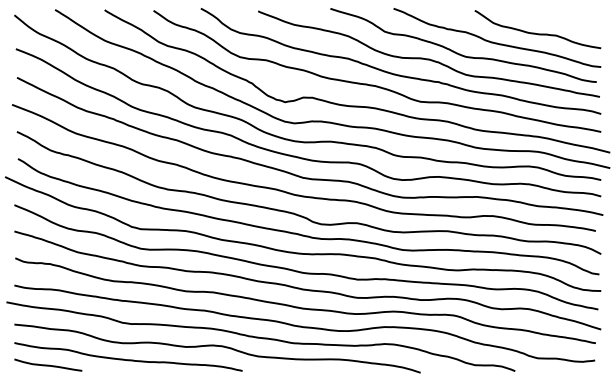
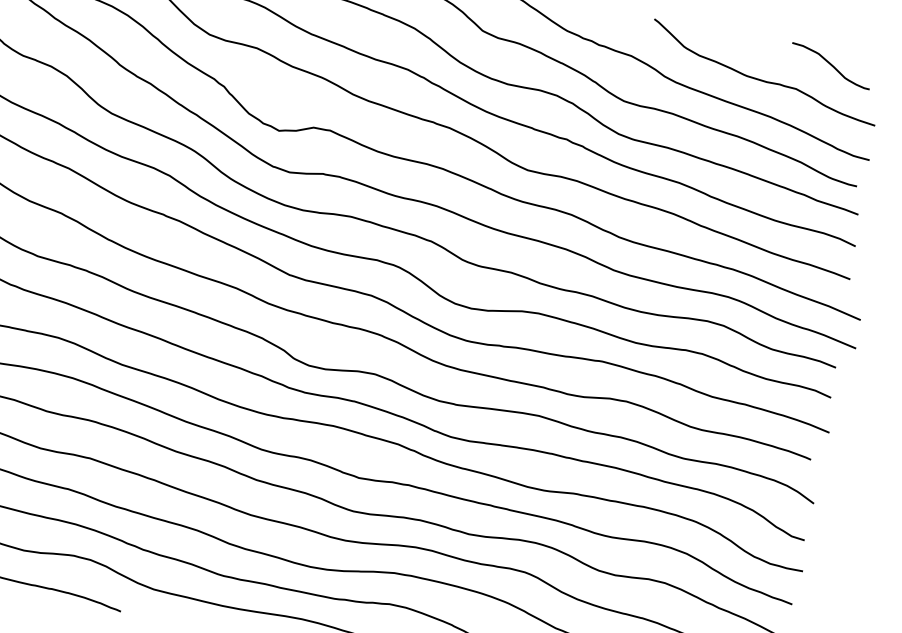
curve: (572, 20) -> (830, 66), added

